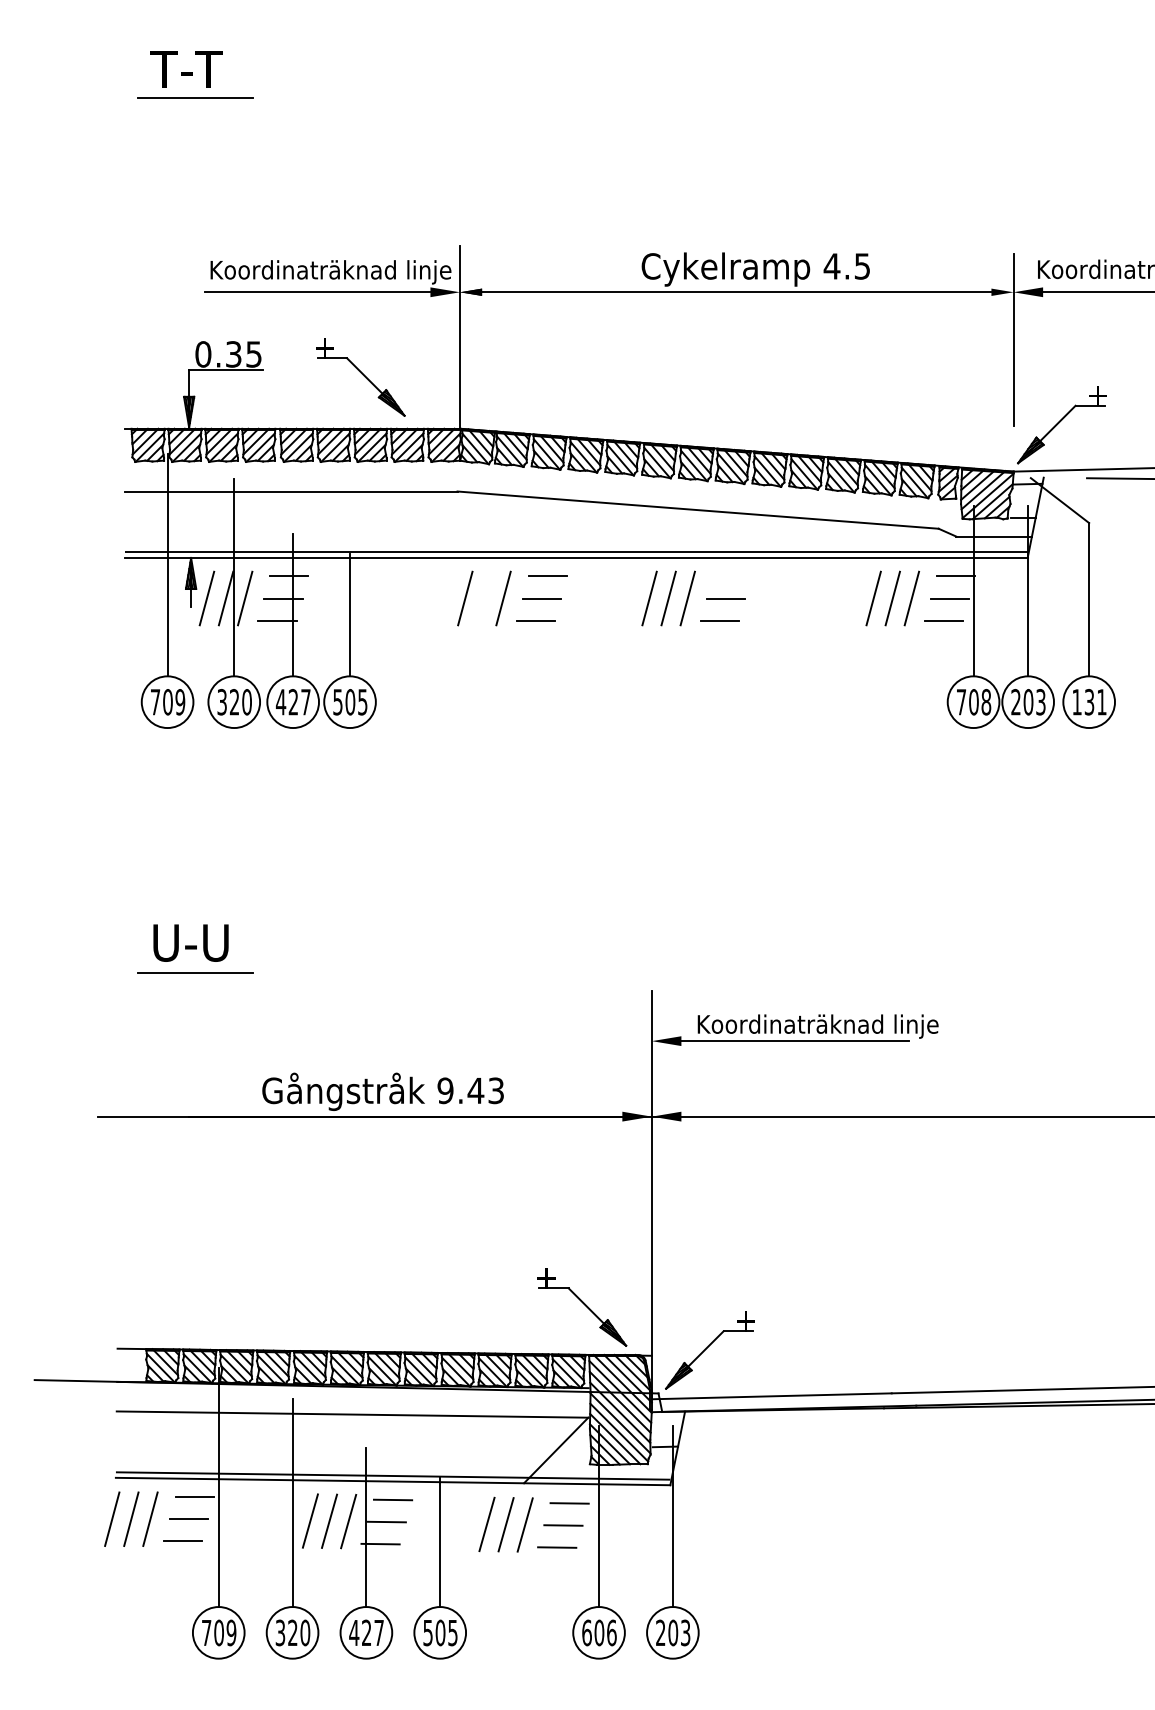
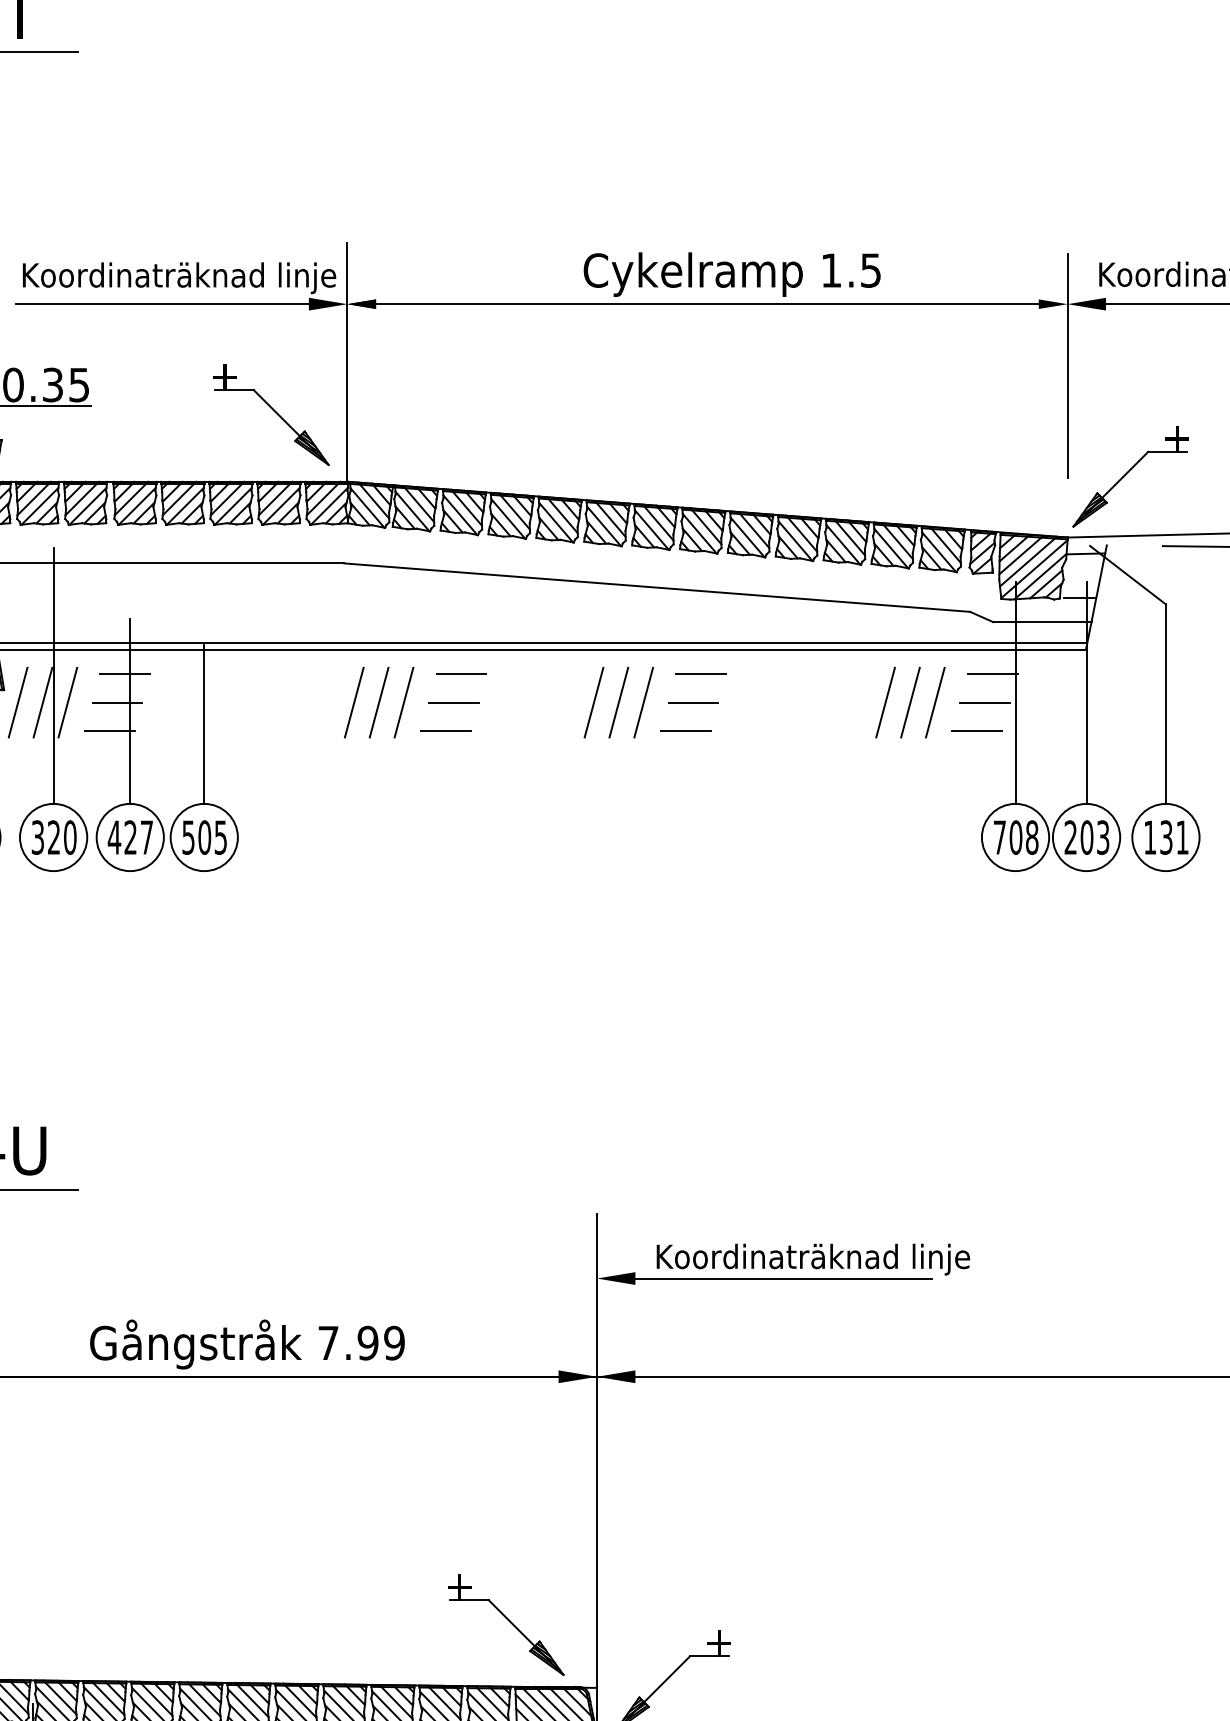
text: (831, 266) -> (830, 270), 4.5 -> 1.5
part: (360, 377) -> (271, 415), moved
line: (731, 576) -> (700, 673), added
line: (484, 598) -> (379, 702), added
text: (470, 1090) -> (360, 1342), 9.43 -> 7.99

